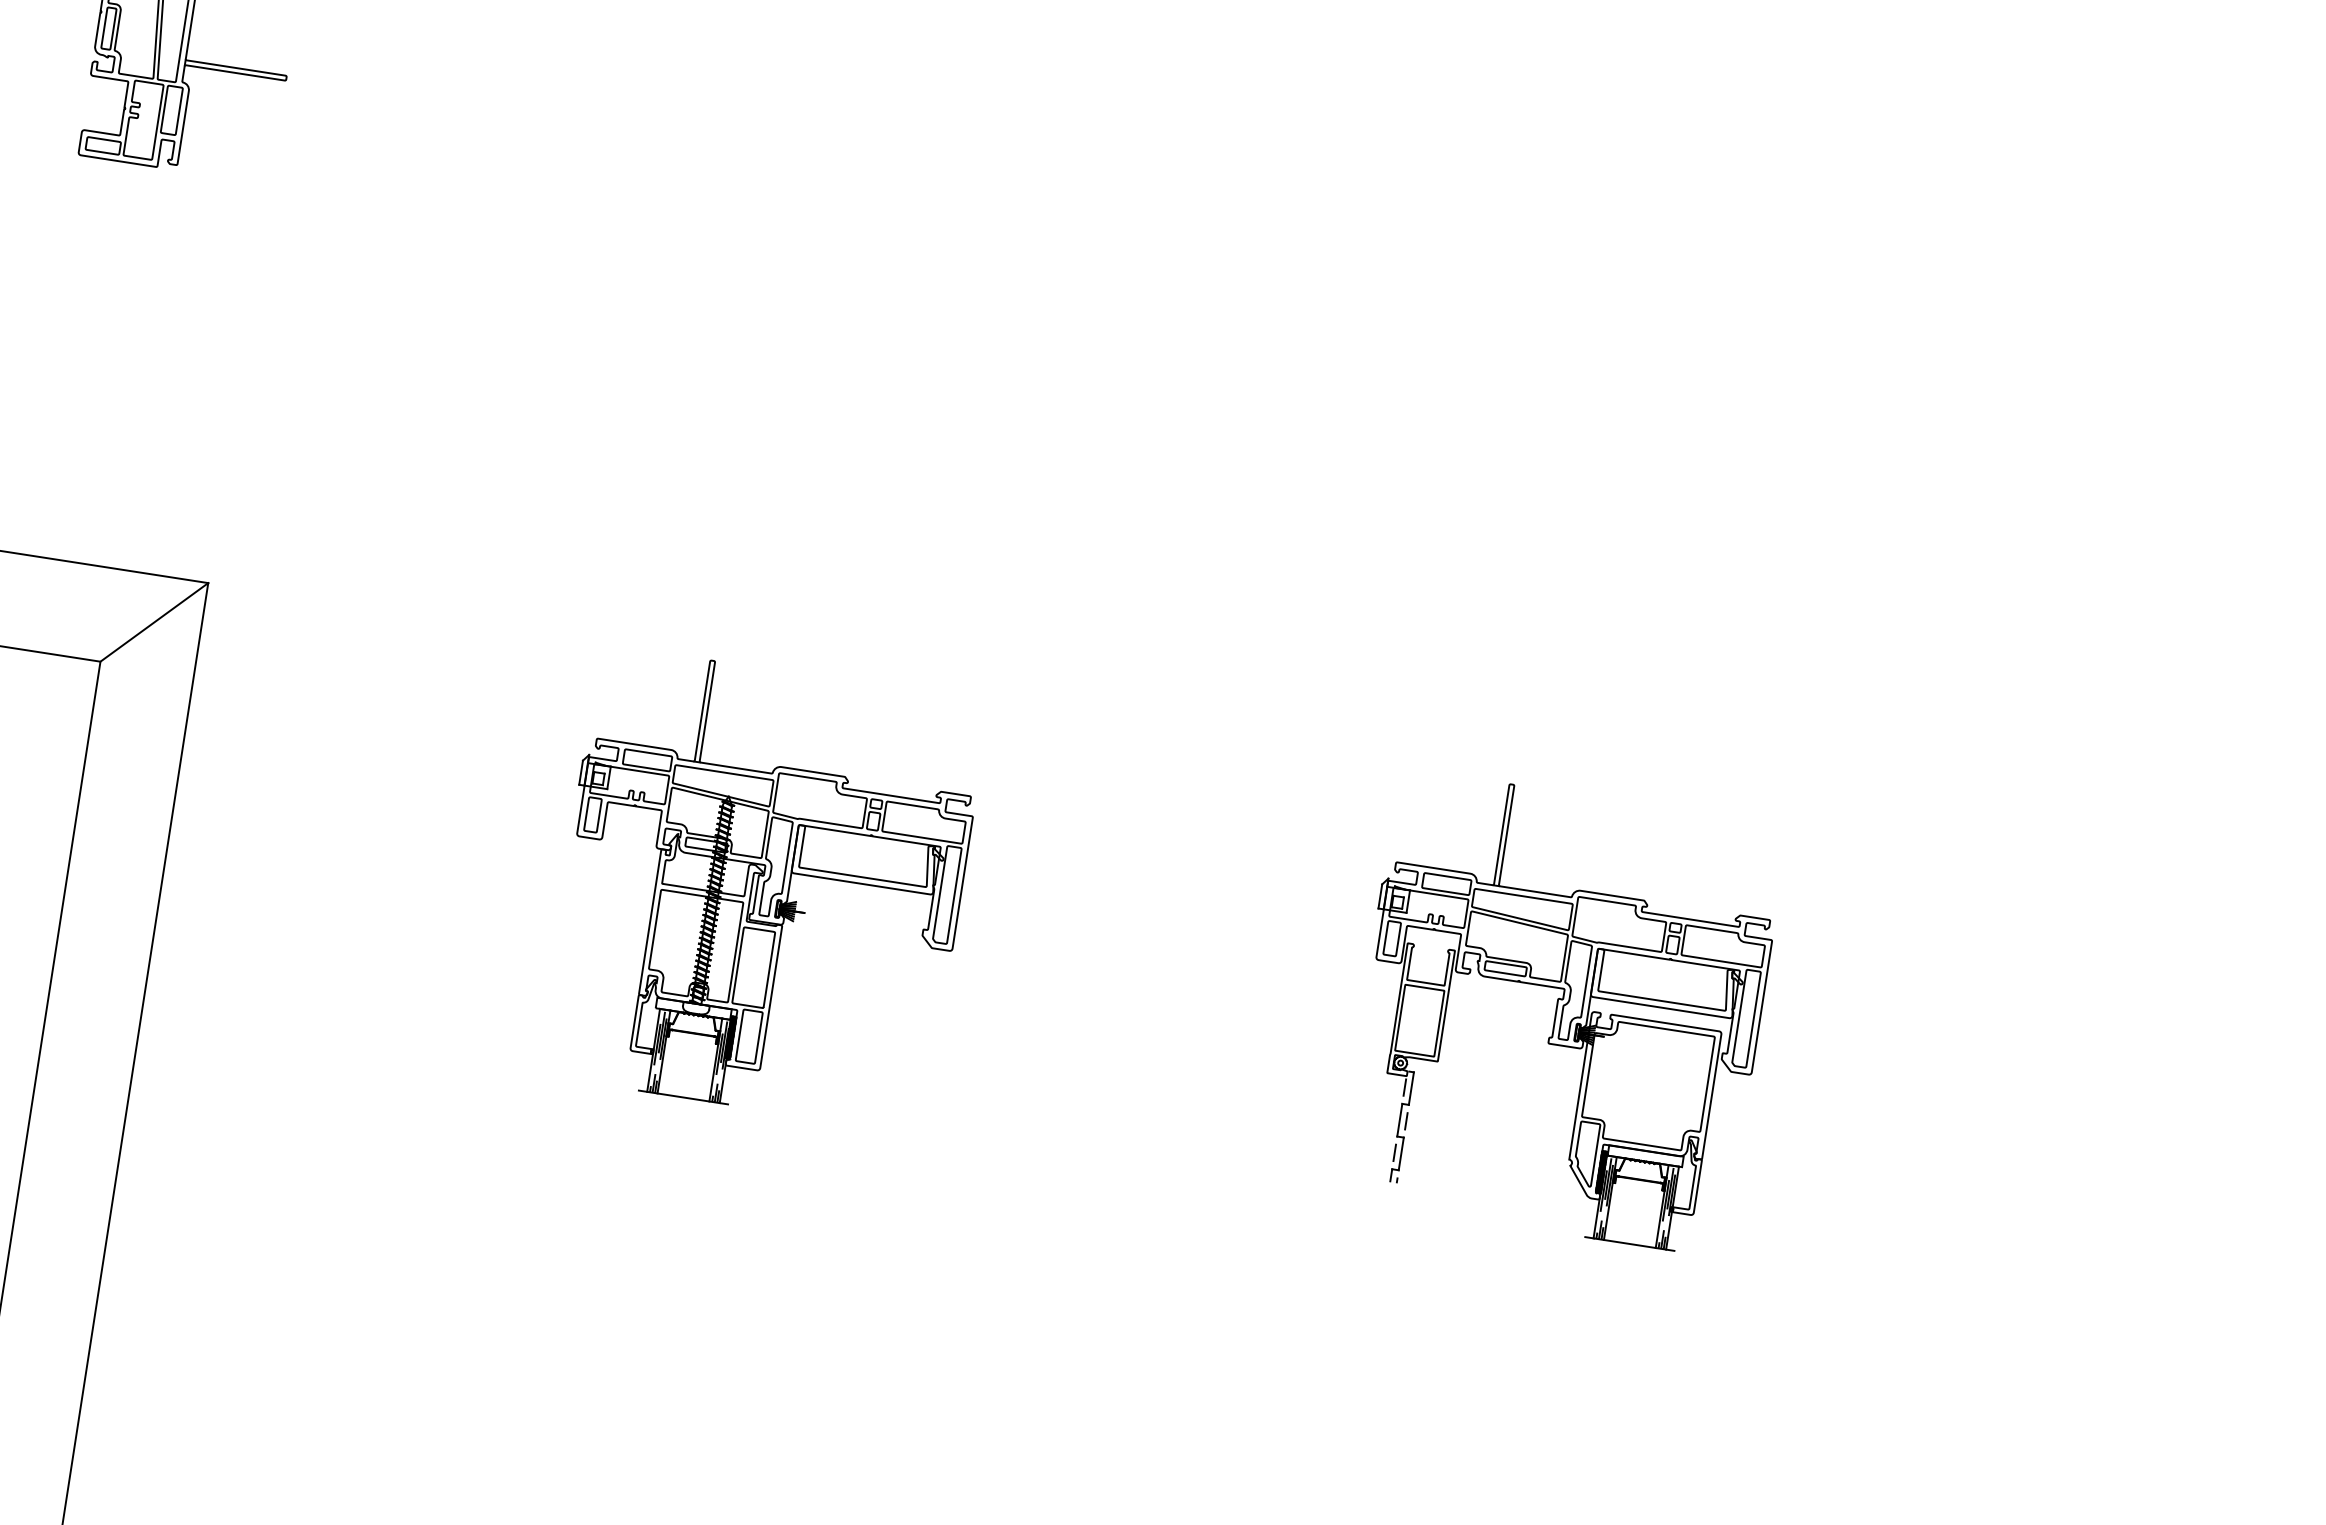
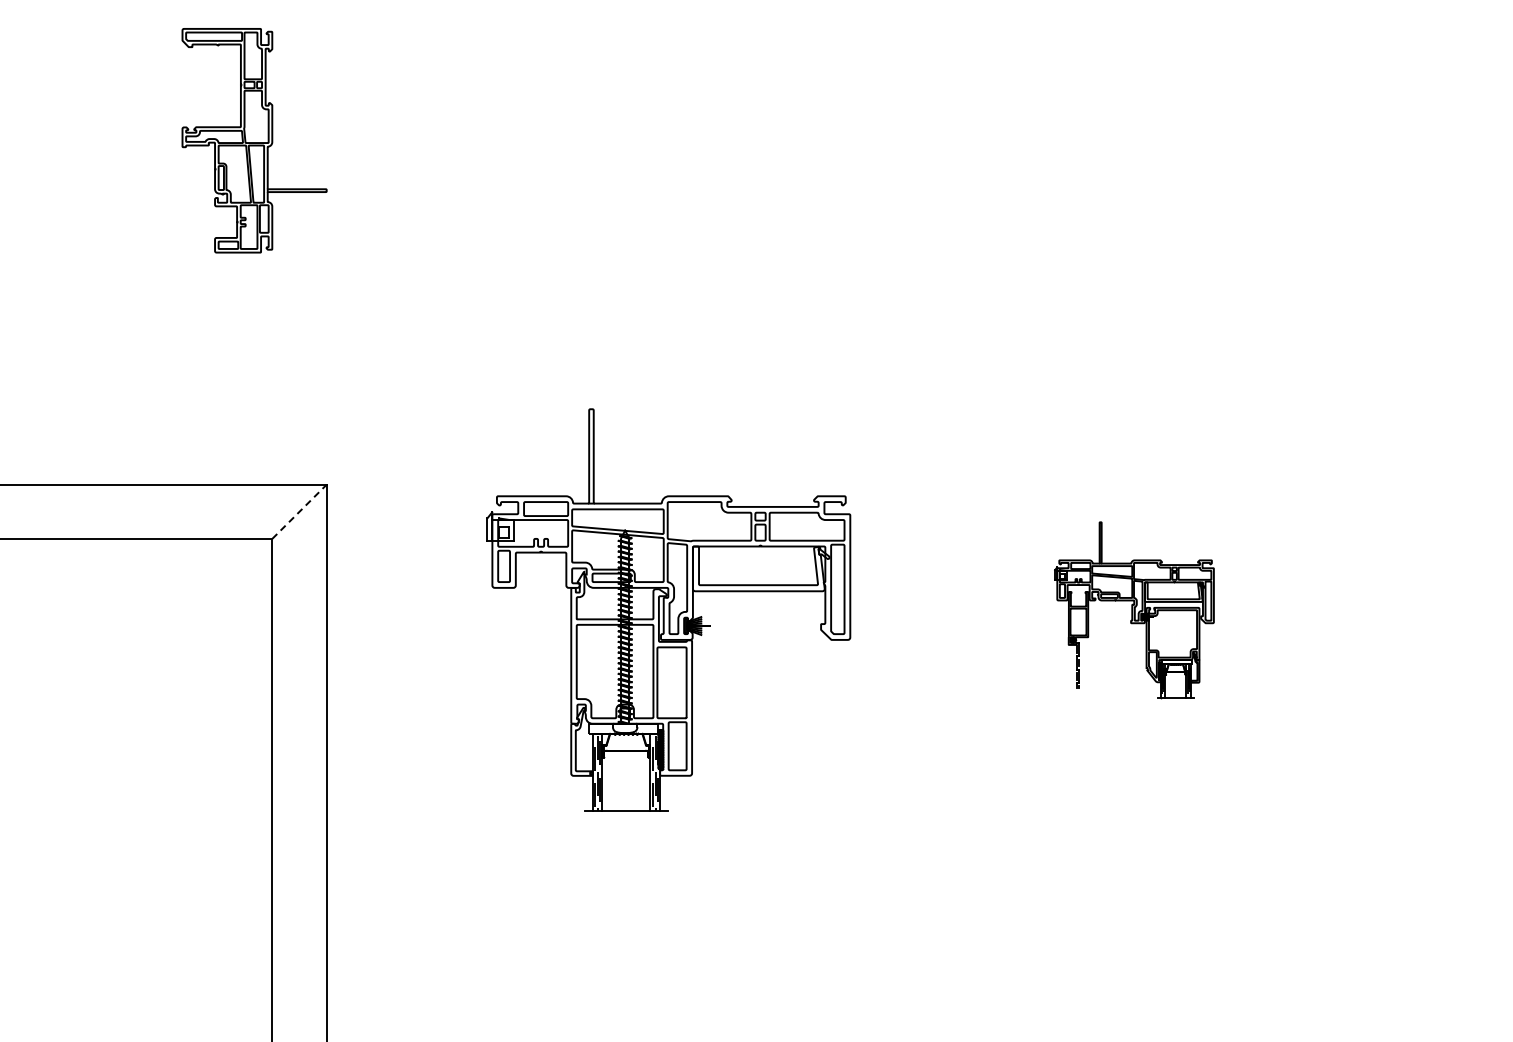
line: (154, 621) -> (299, 511), solid -> dashed
part: (761, 888) -> (668, 609), size x1.6
part: (1561, 1013) -> (1134, 610), size x0.7

